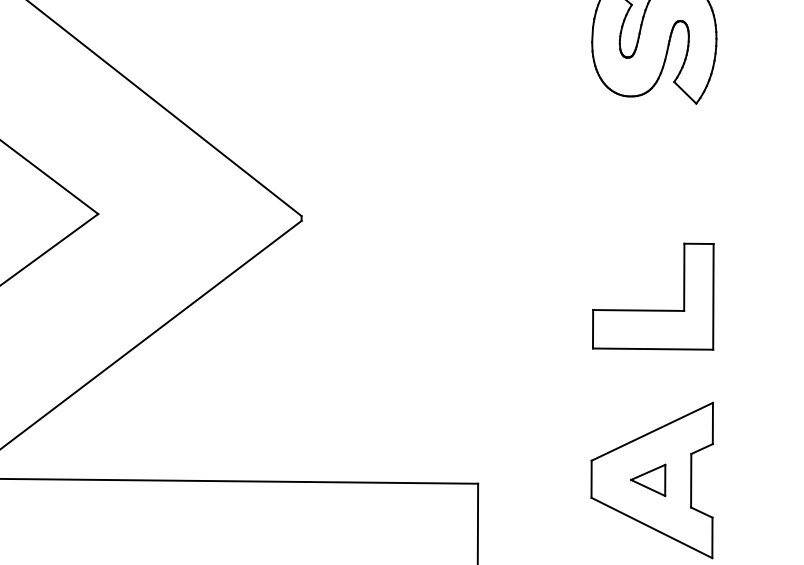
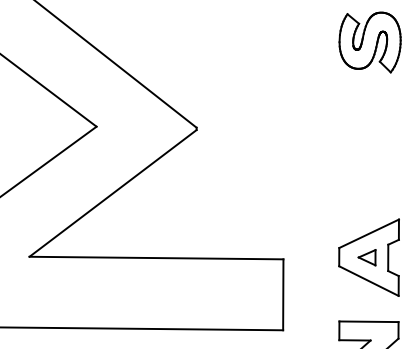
part: (653, 297) -> (369, 167), removed

